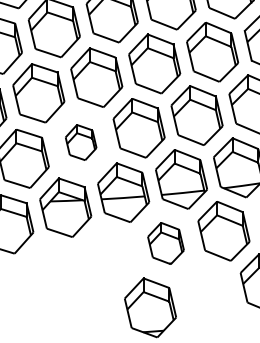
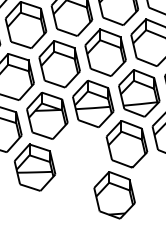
part: (80, 142) -> (59, 64), size x1.67
part: (165, 243) -> (126, 144), size x1.43
part: (49, 273) -> (34, 168), added

